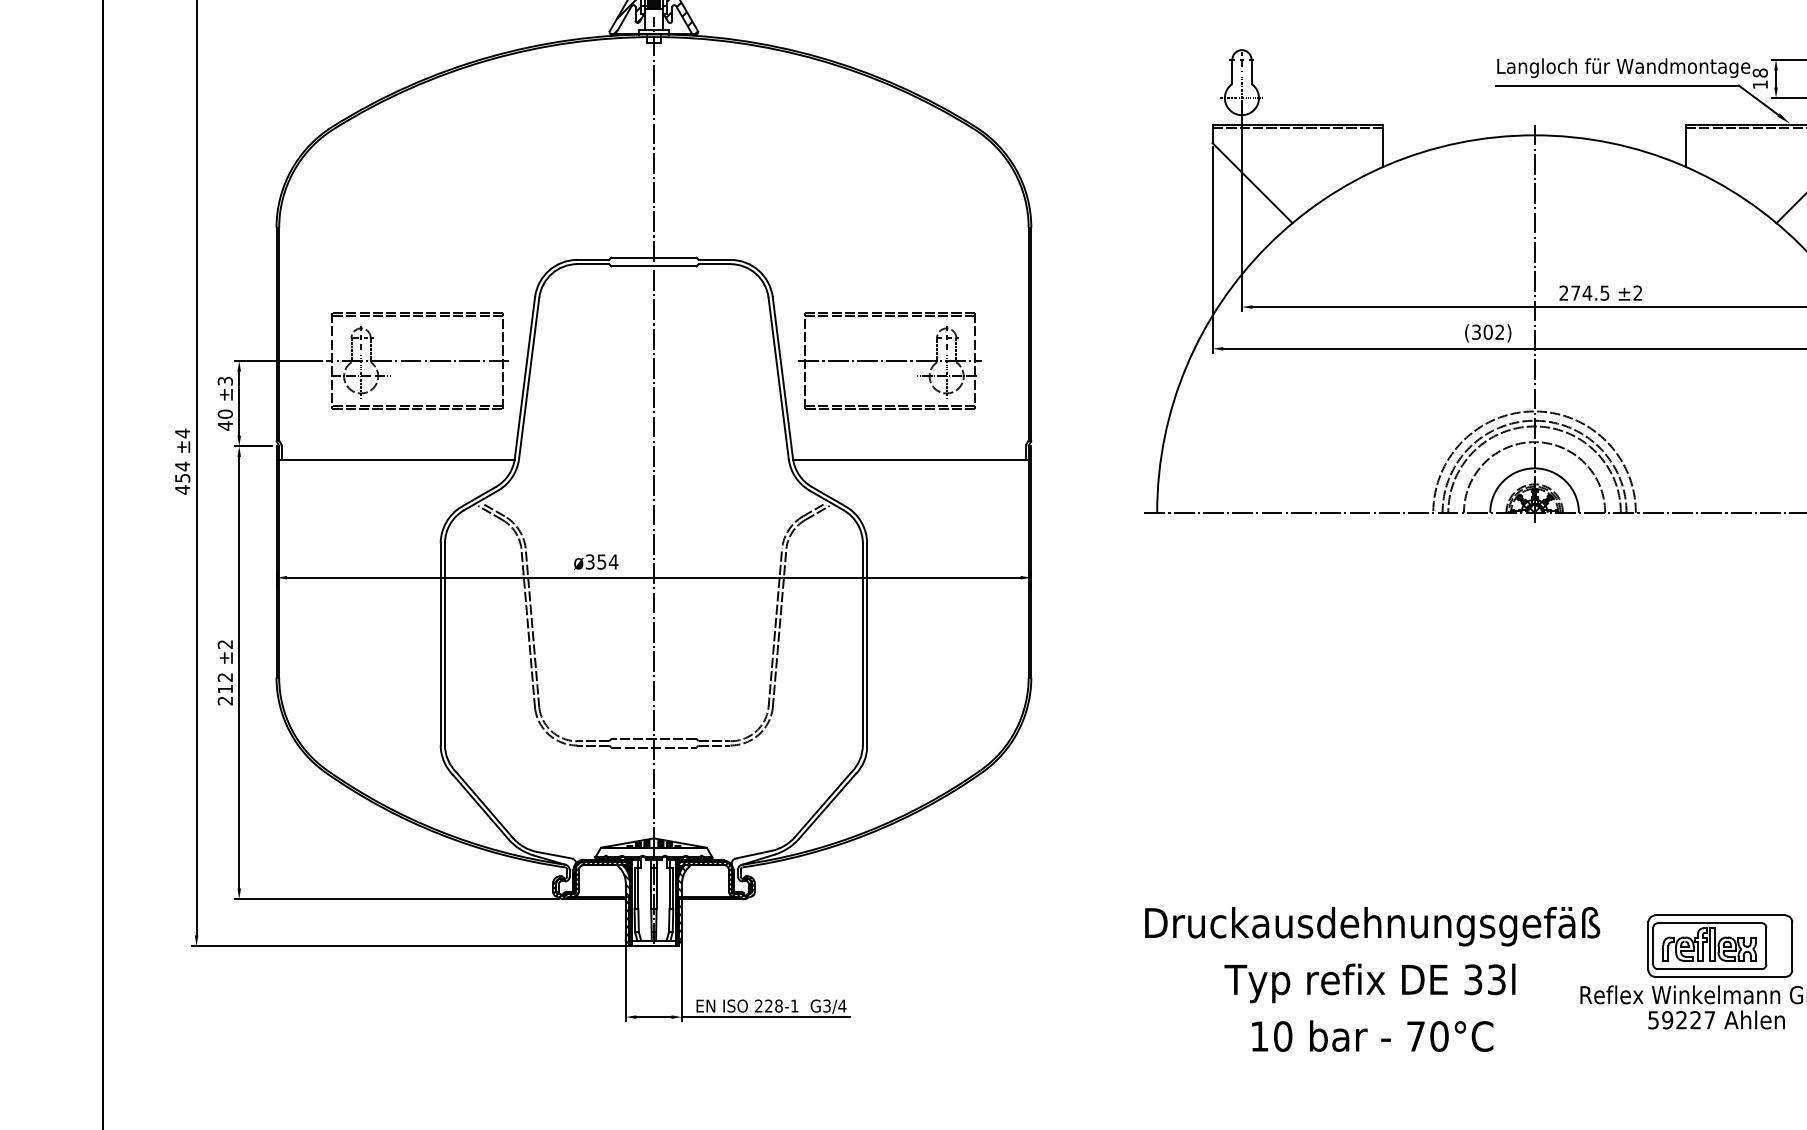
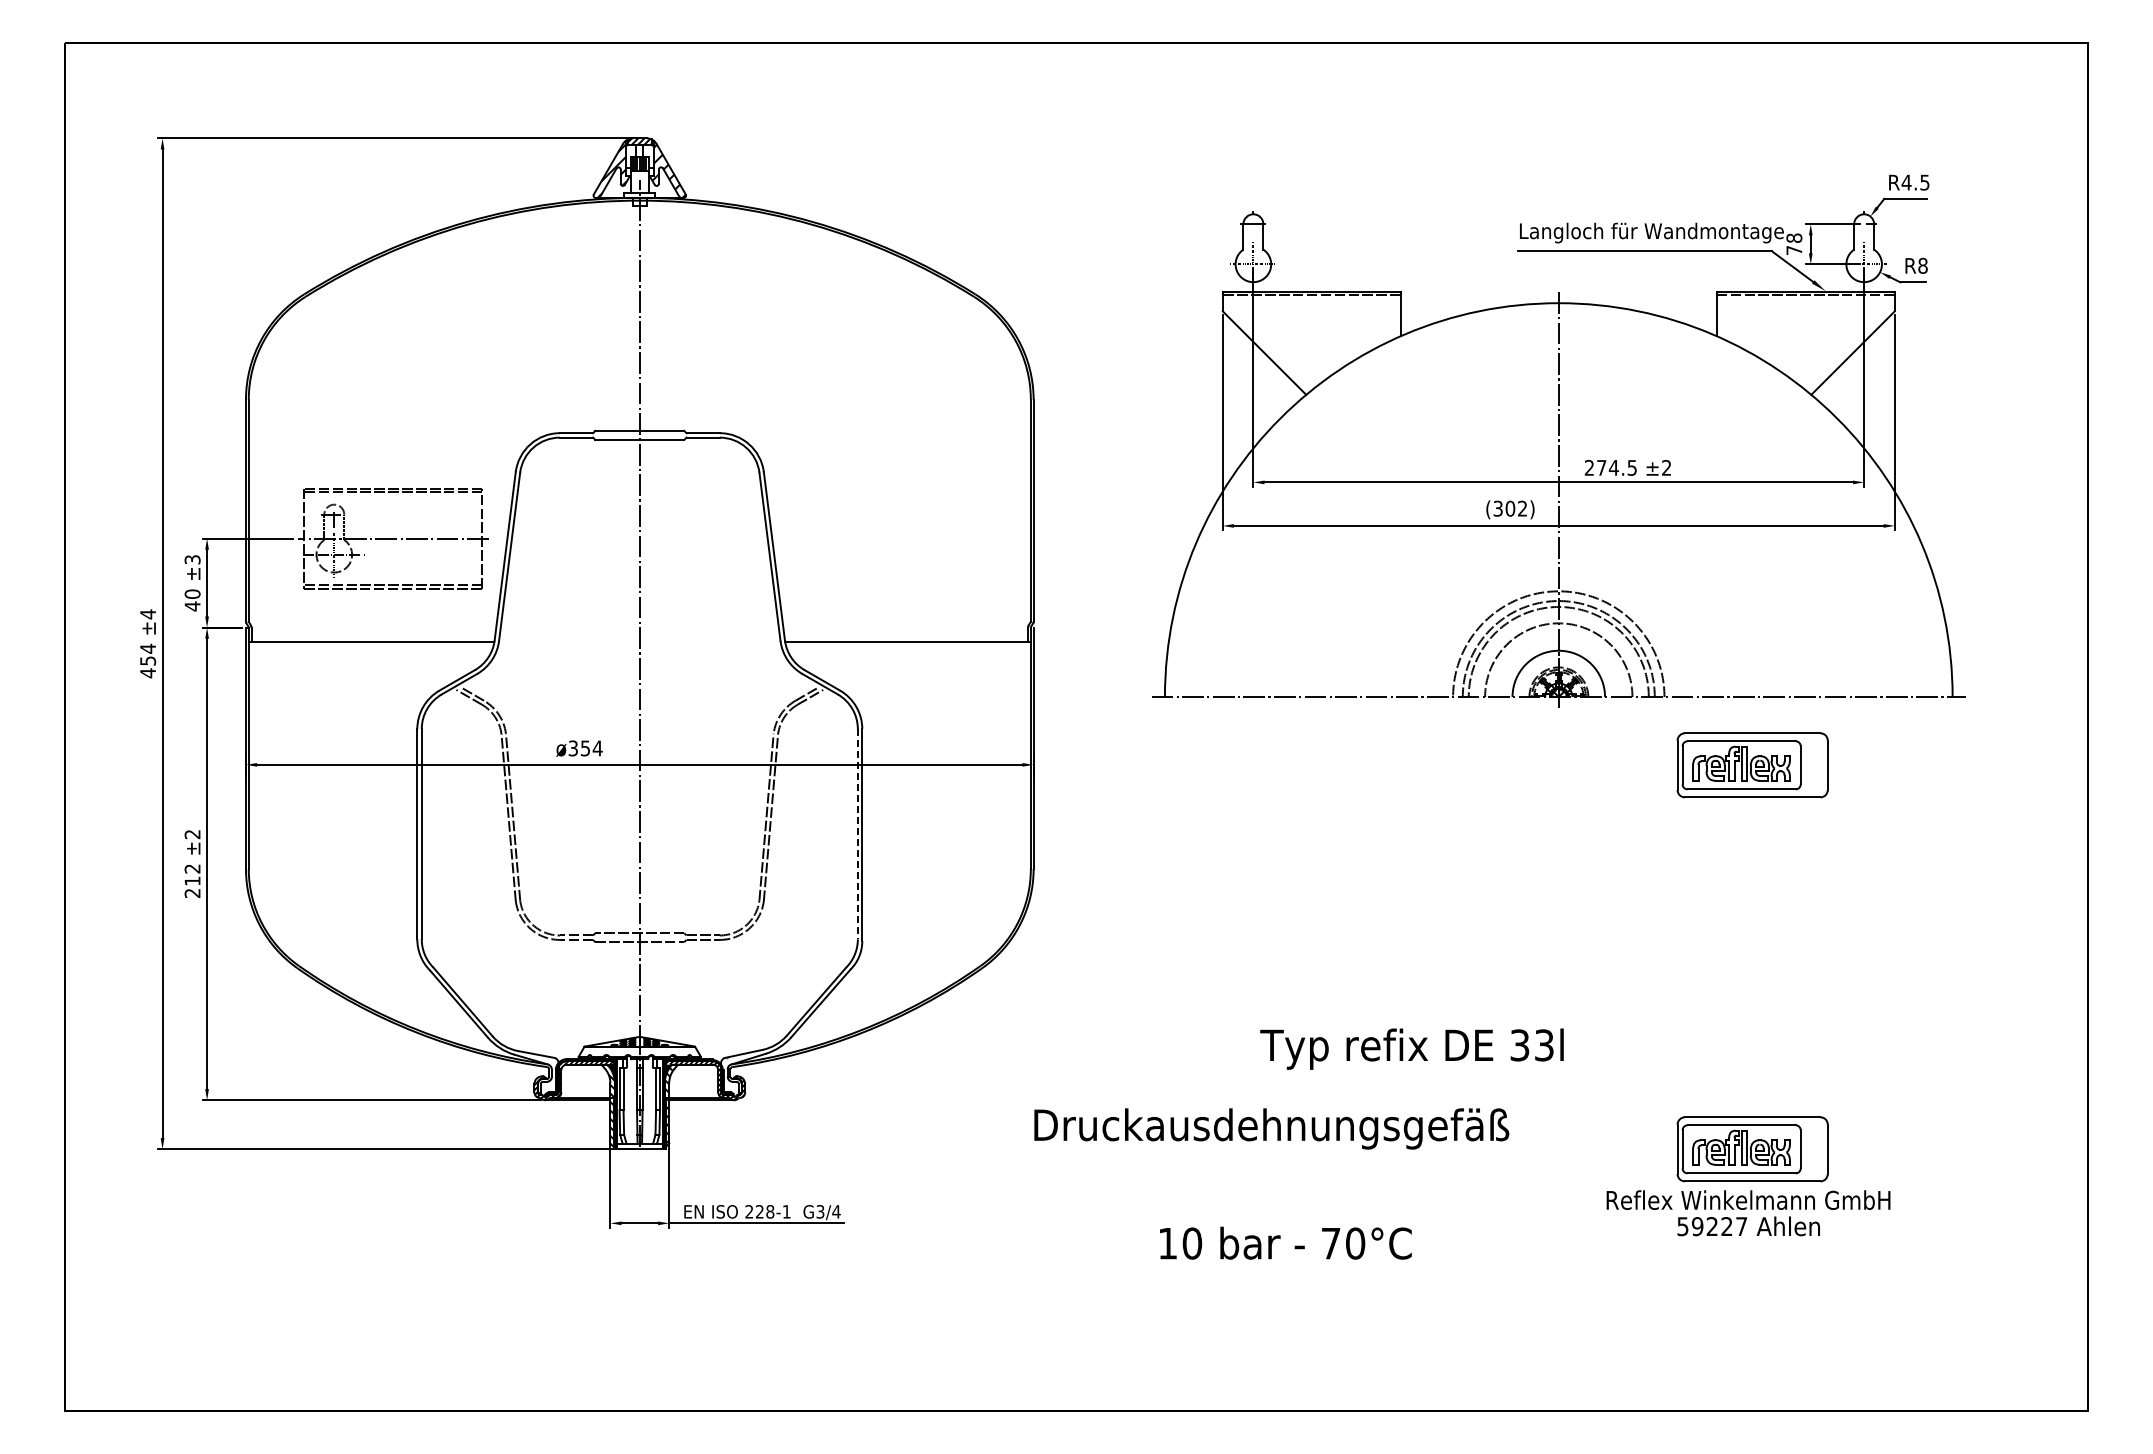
text: (1760, 84) -> (1794, 250), 18 -> 78
part: (890, 360) -> (886, 538), removed
part: (1720, 578) -> (1752, 765), added
line: (862, 644) -> (857, 834), solid -> dashed
text: (1372, 926) -> (1271, 1128), moved
text: (1369, 982) -> (1411, 1048), moved
text: (1372, 1035) -> (1285, 1242), moved

